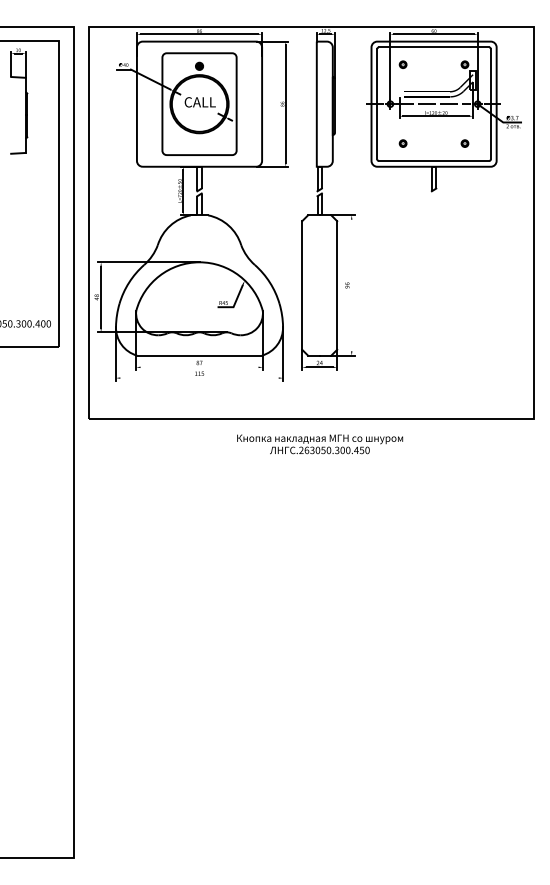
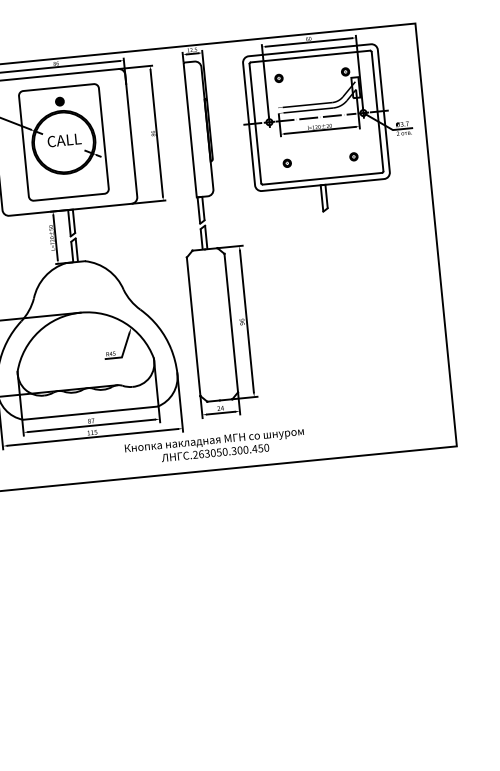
line: (351, 285) -> (246, 321), added
line: (199, 367) -> (91, 425), added
line: (199, 378) -> (92, 437), added
text: (320, 444) -> (215, 446), moved

